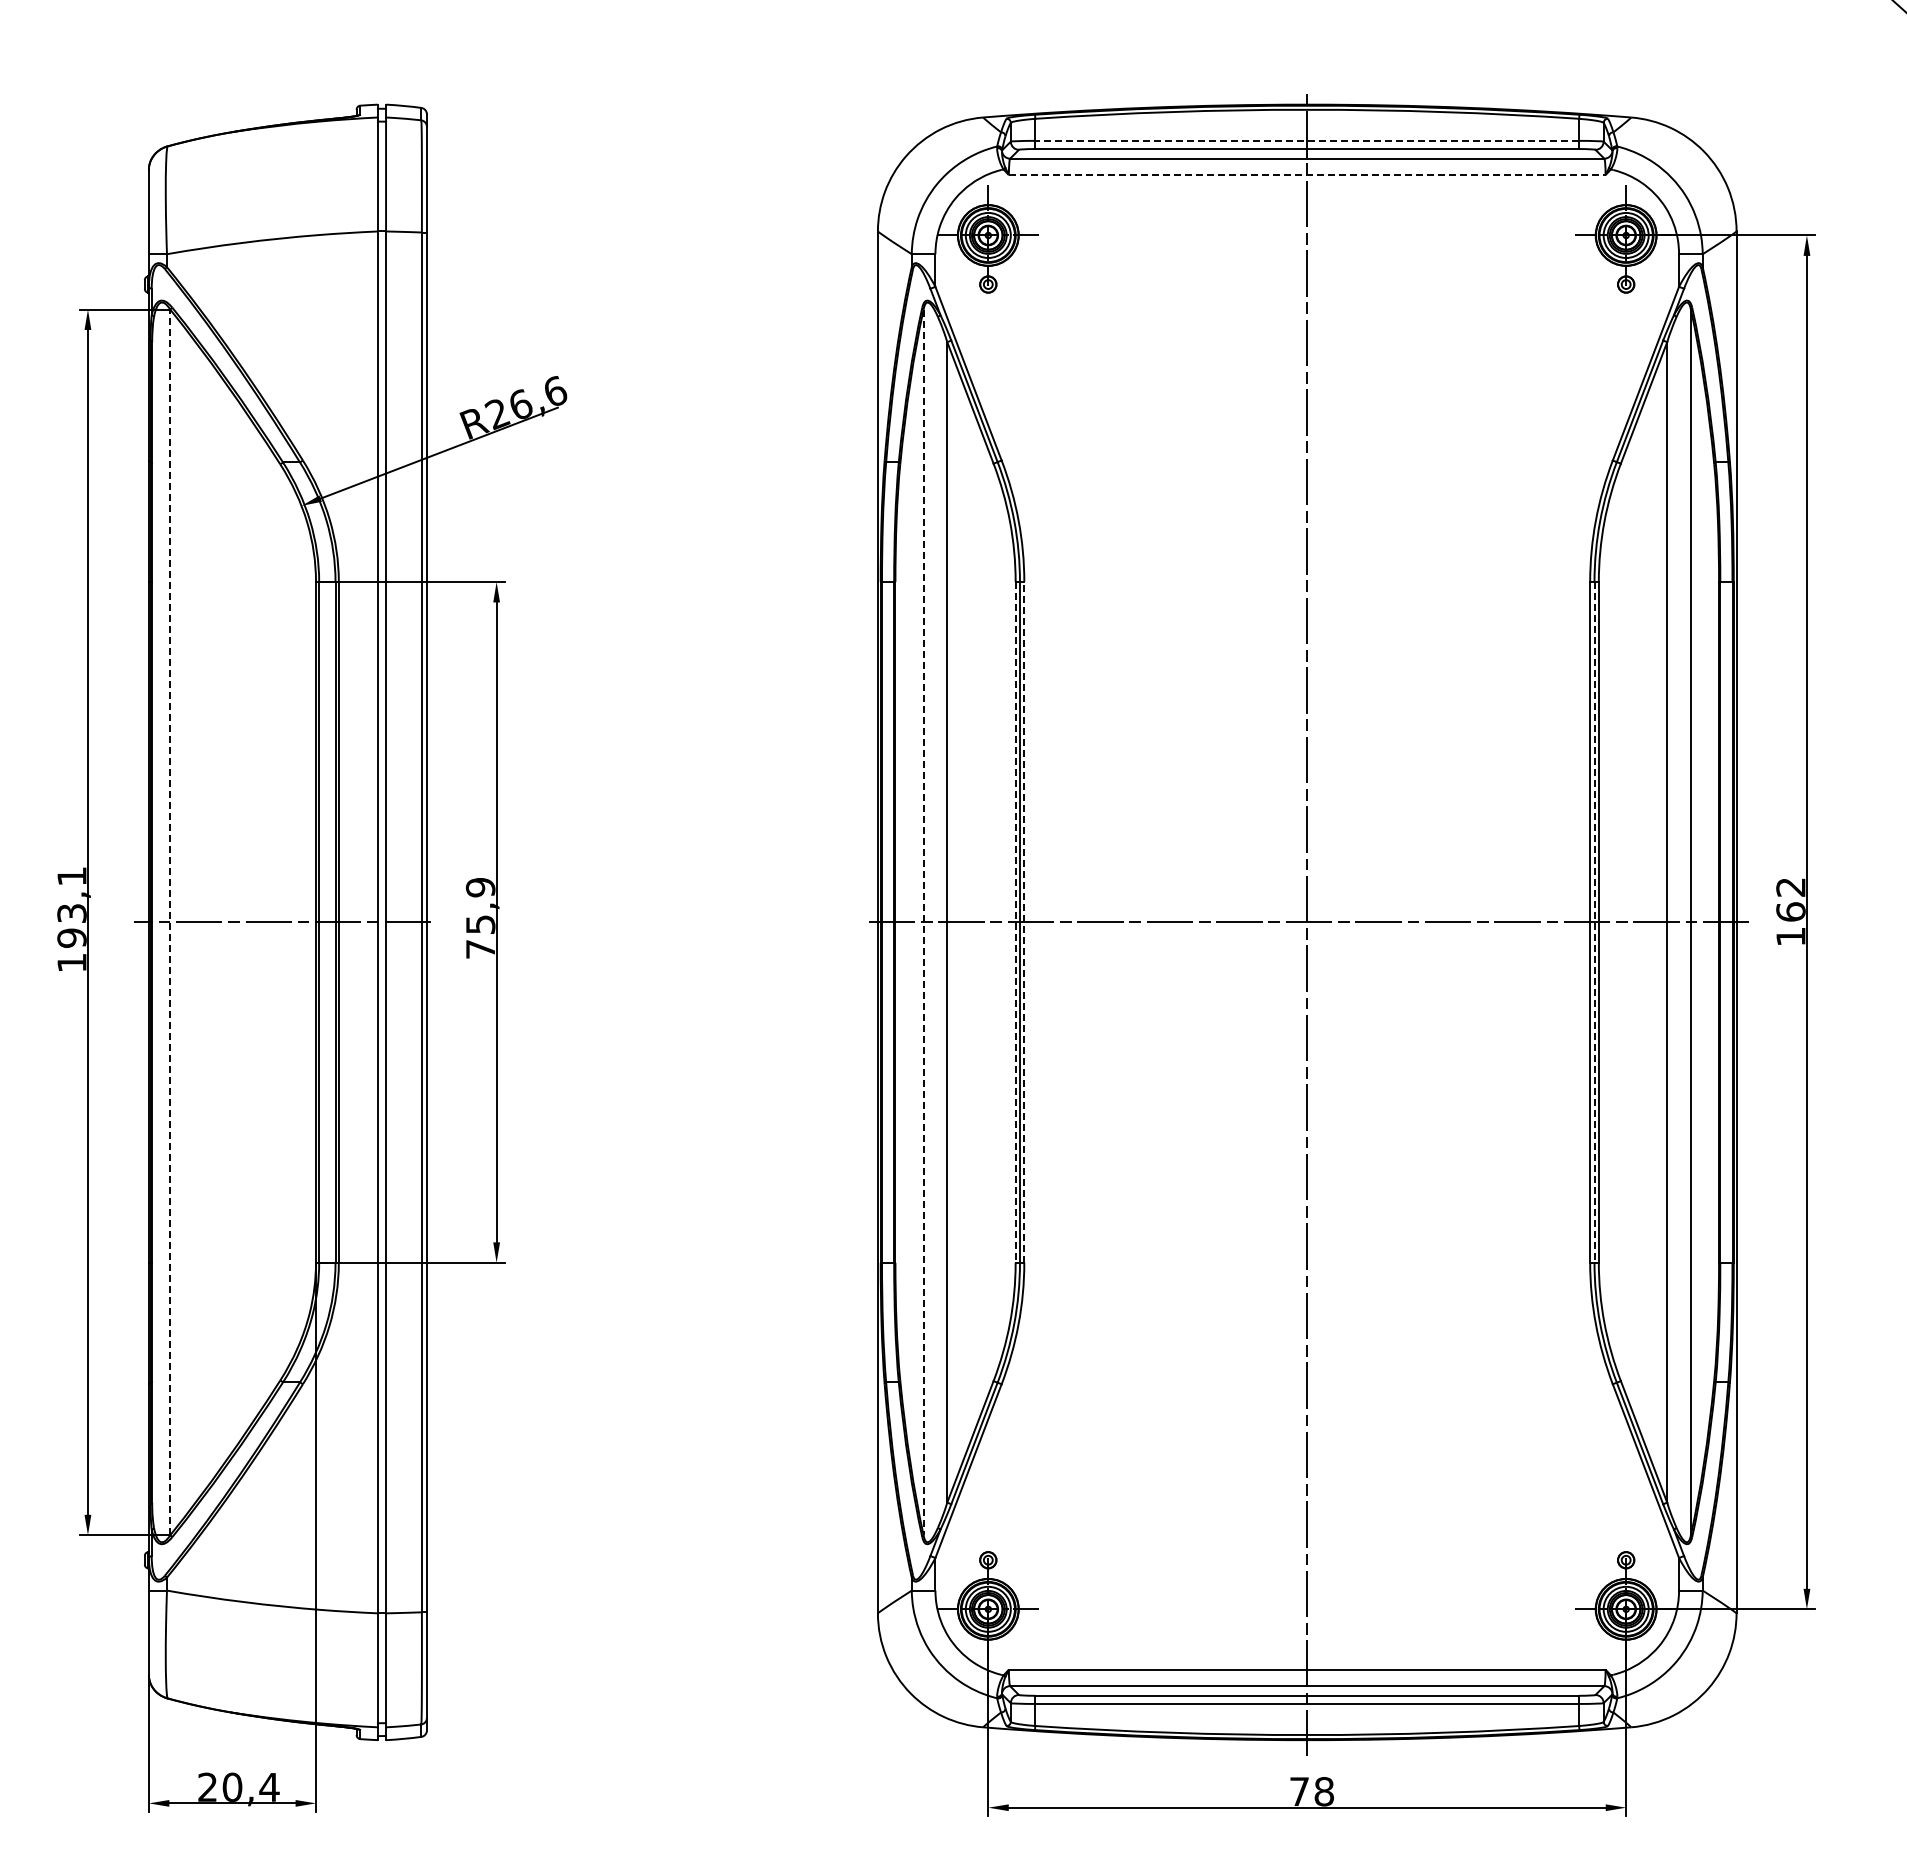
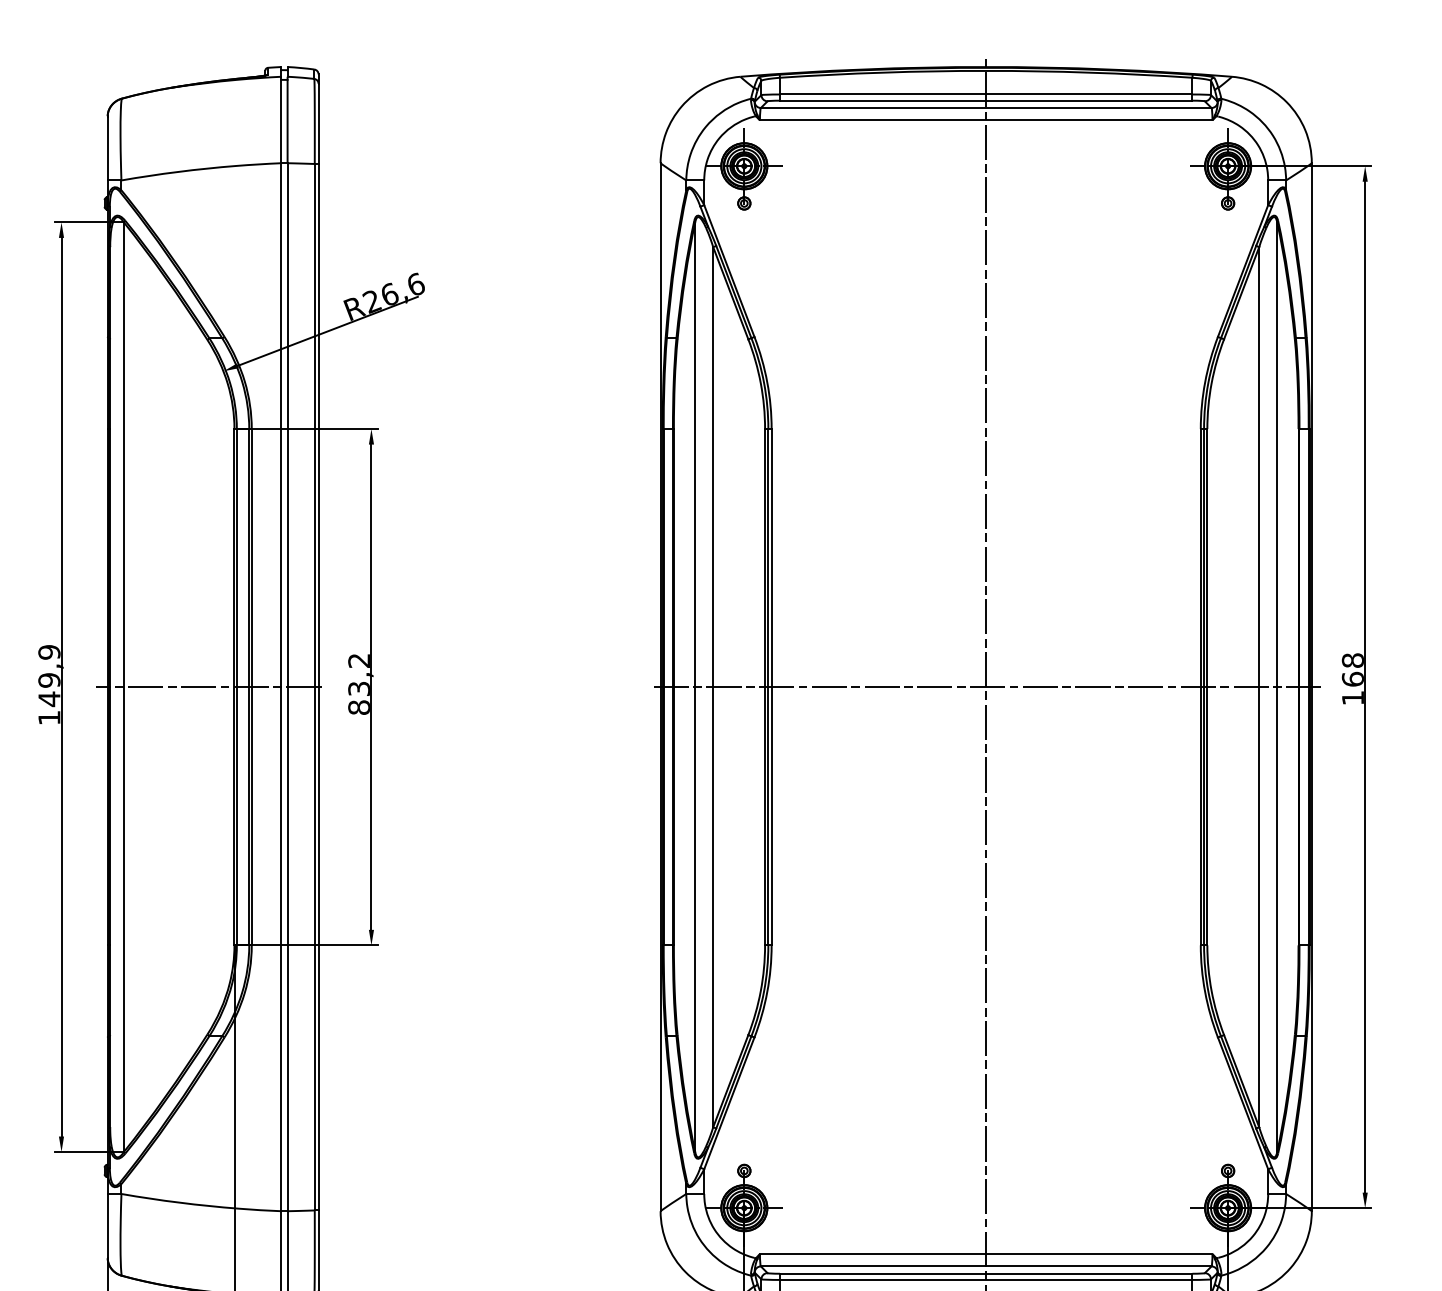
line: (1307, 140) -> (986, 94), dashed -> solid
line: (1307, 175) -> (986, 120), dashed -> solid
text: (1790, 886) -> (1352, 659), 162 -> 168
text: (71, 907) -> (49, 675), 193,1 -> 149,9
text: (480, 918) -> (359, 684), 75,9 -> 83,2
line: (1024, 921) -> (771, 686), dashed -> solid
line: (170, 922) -> (124, 687), dashed -> solid
line: (923, 922) -> (695, 687), dashed -> solid
line: (1015, 922) -> (764, 687), dashed -> solid
line: (1594, 922) -> (1204, 687), dashed -> solid

